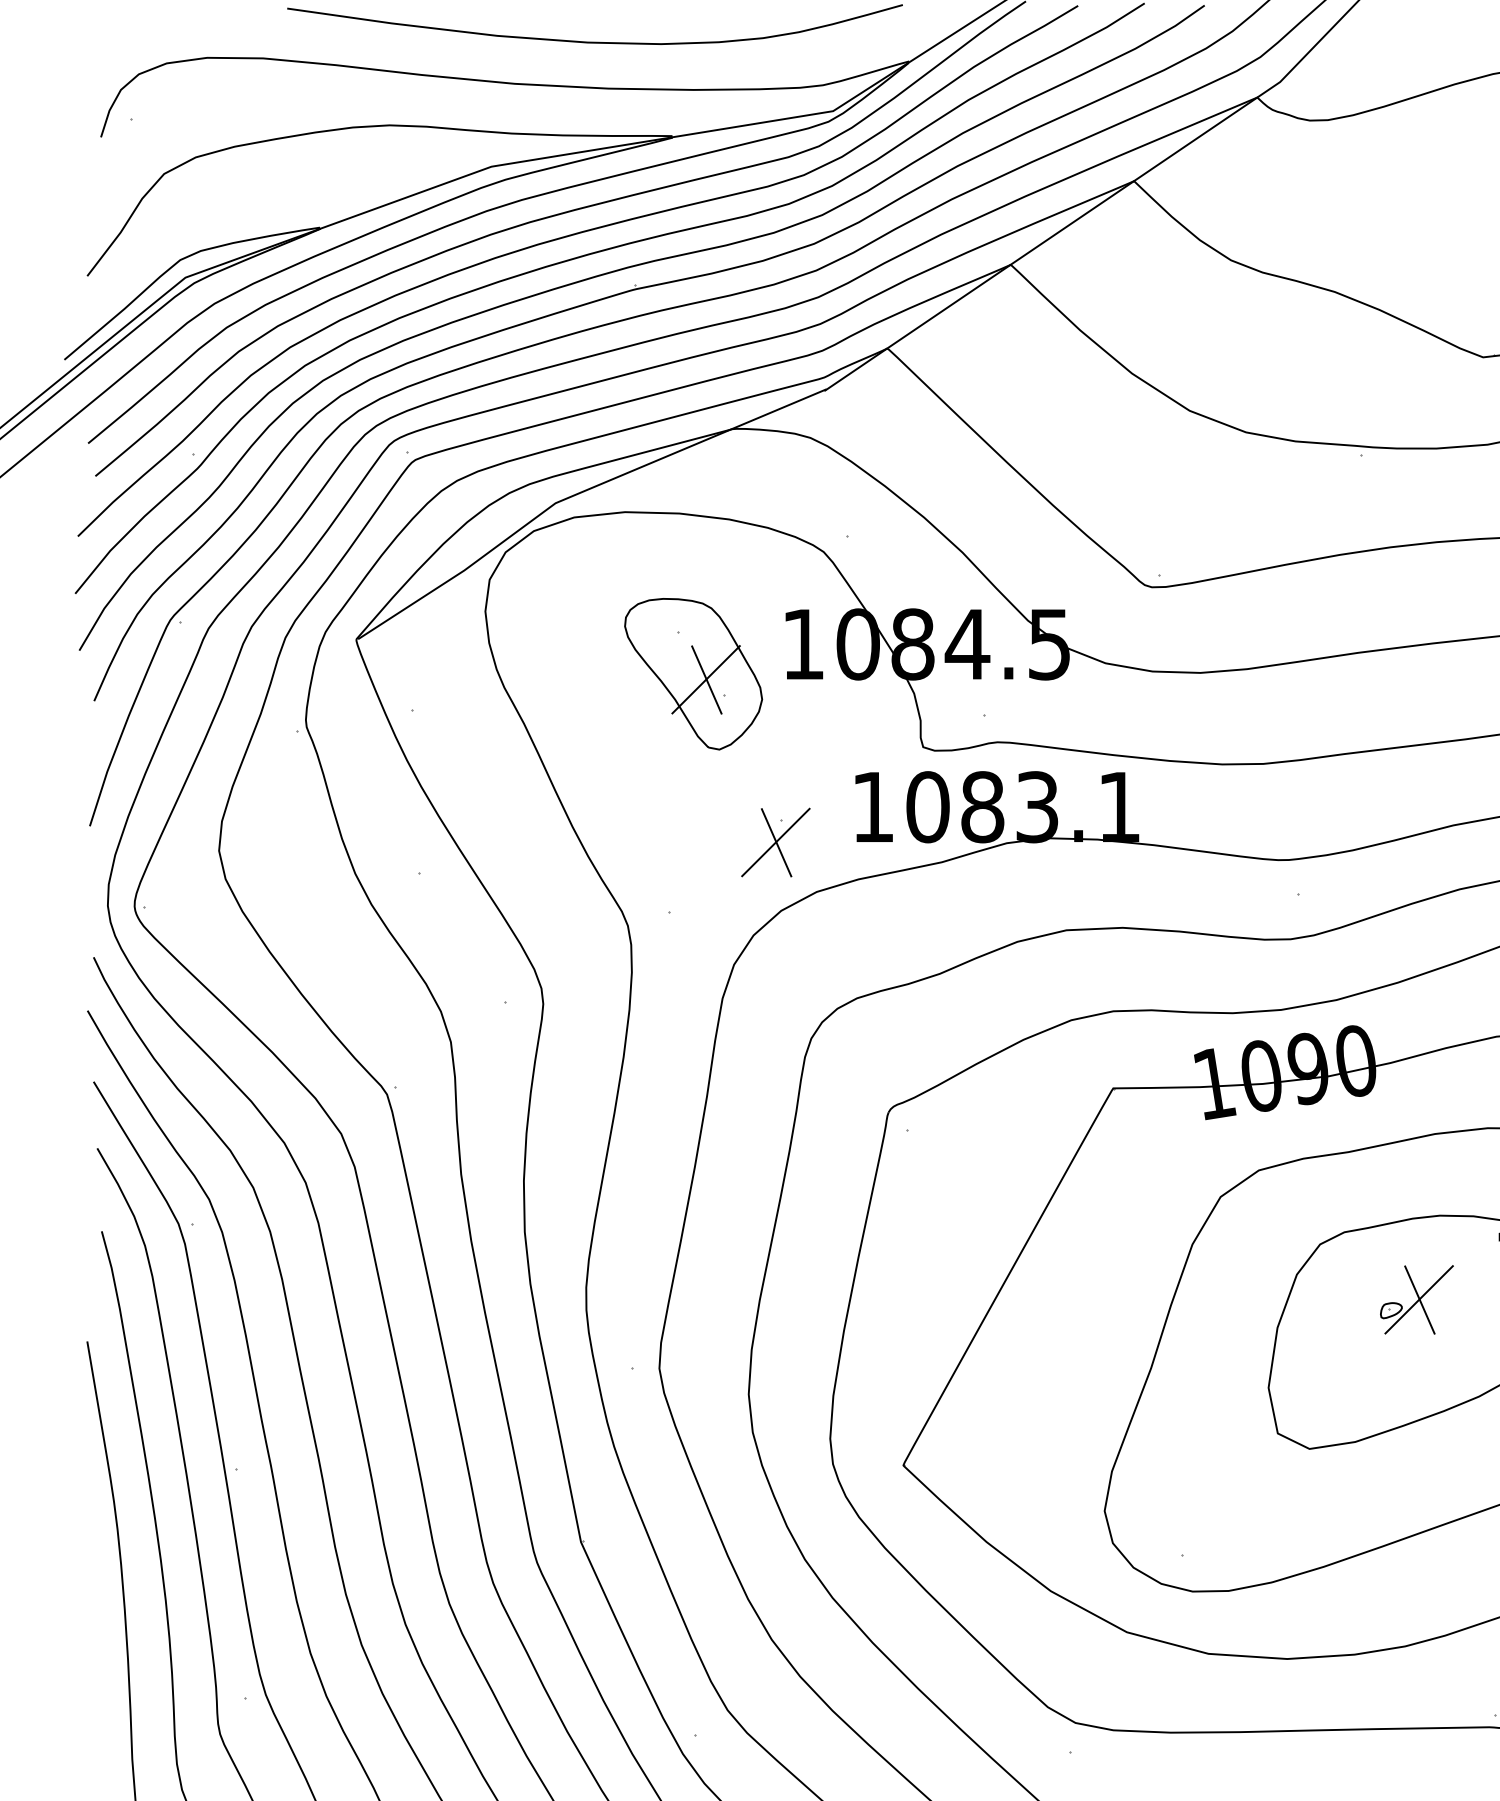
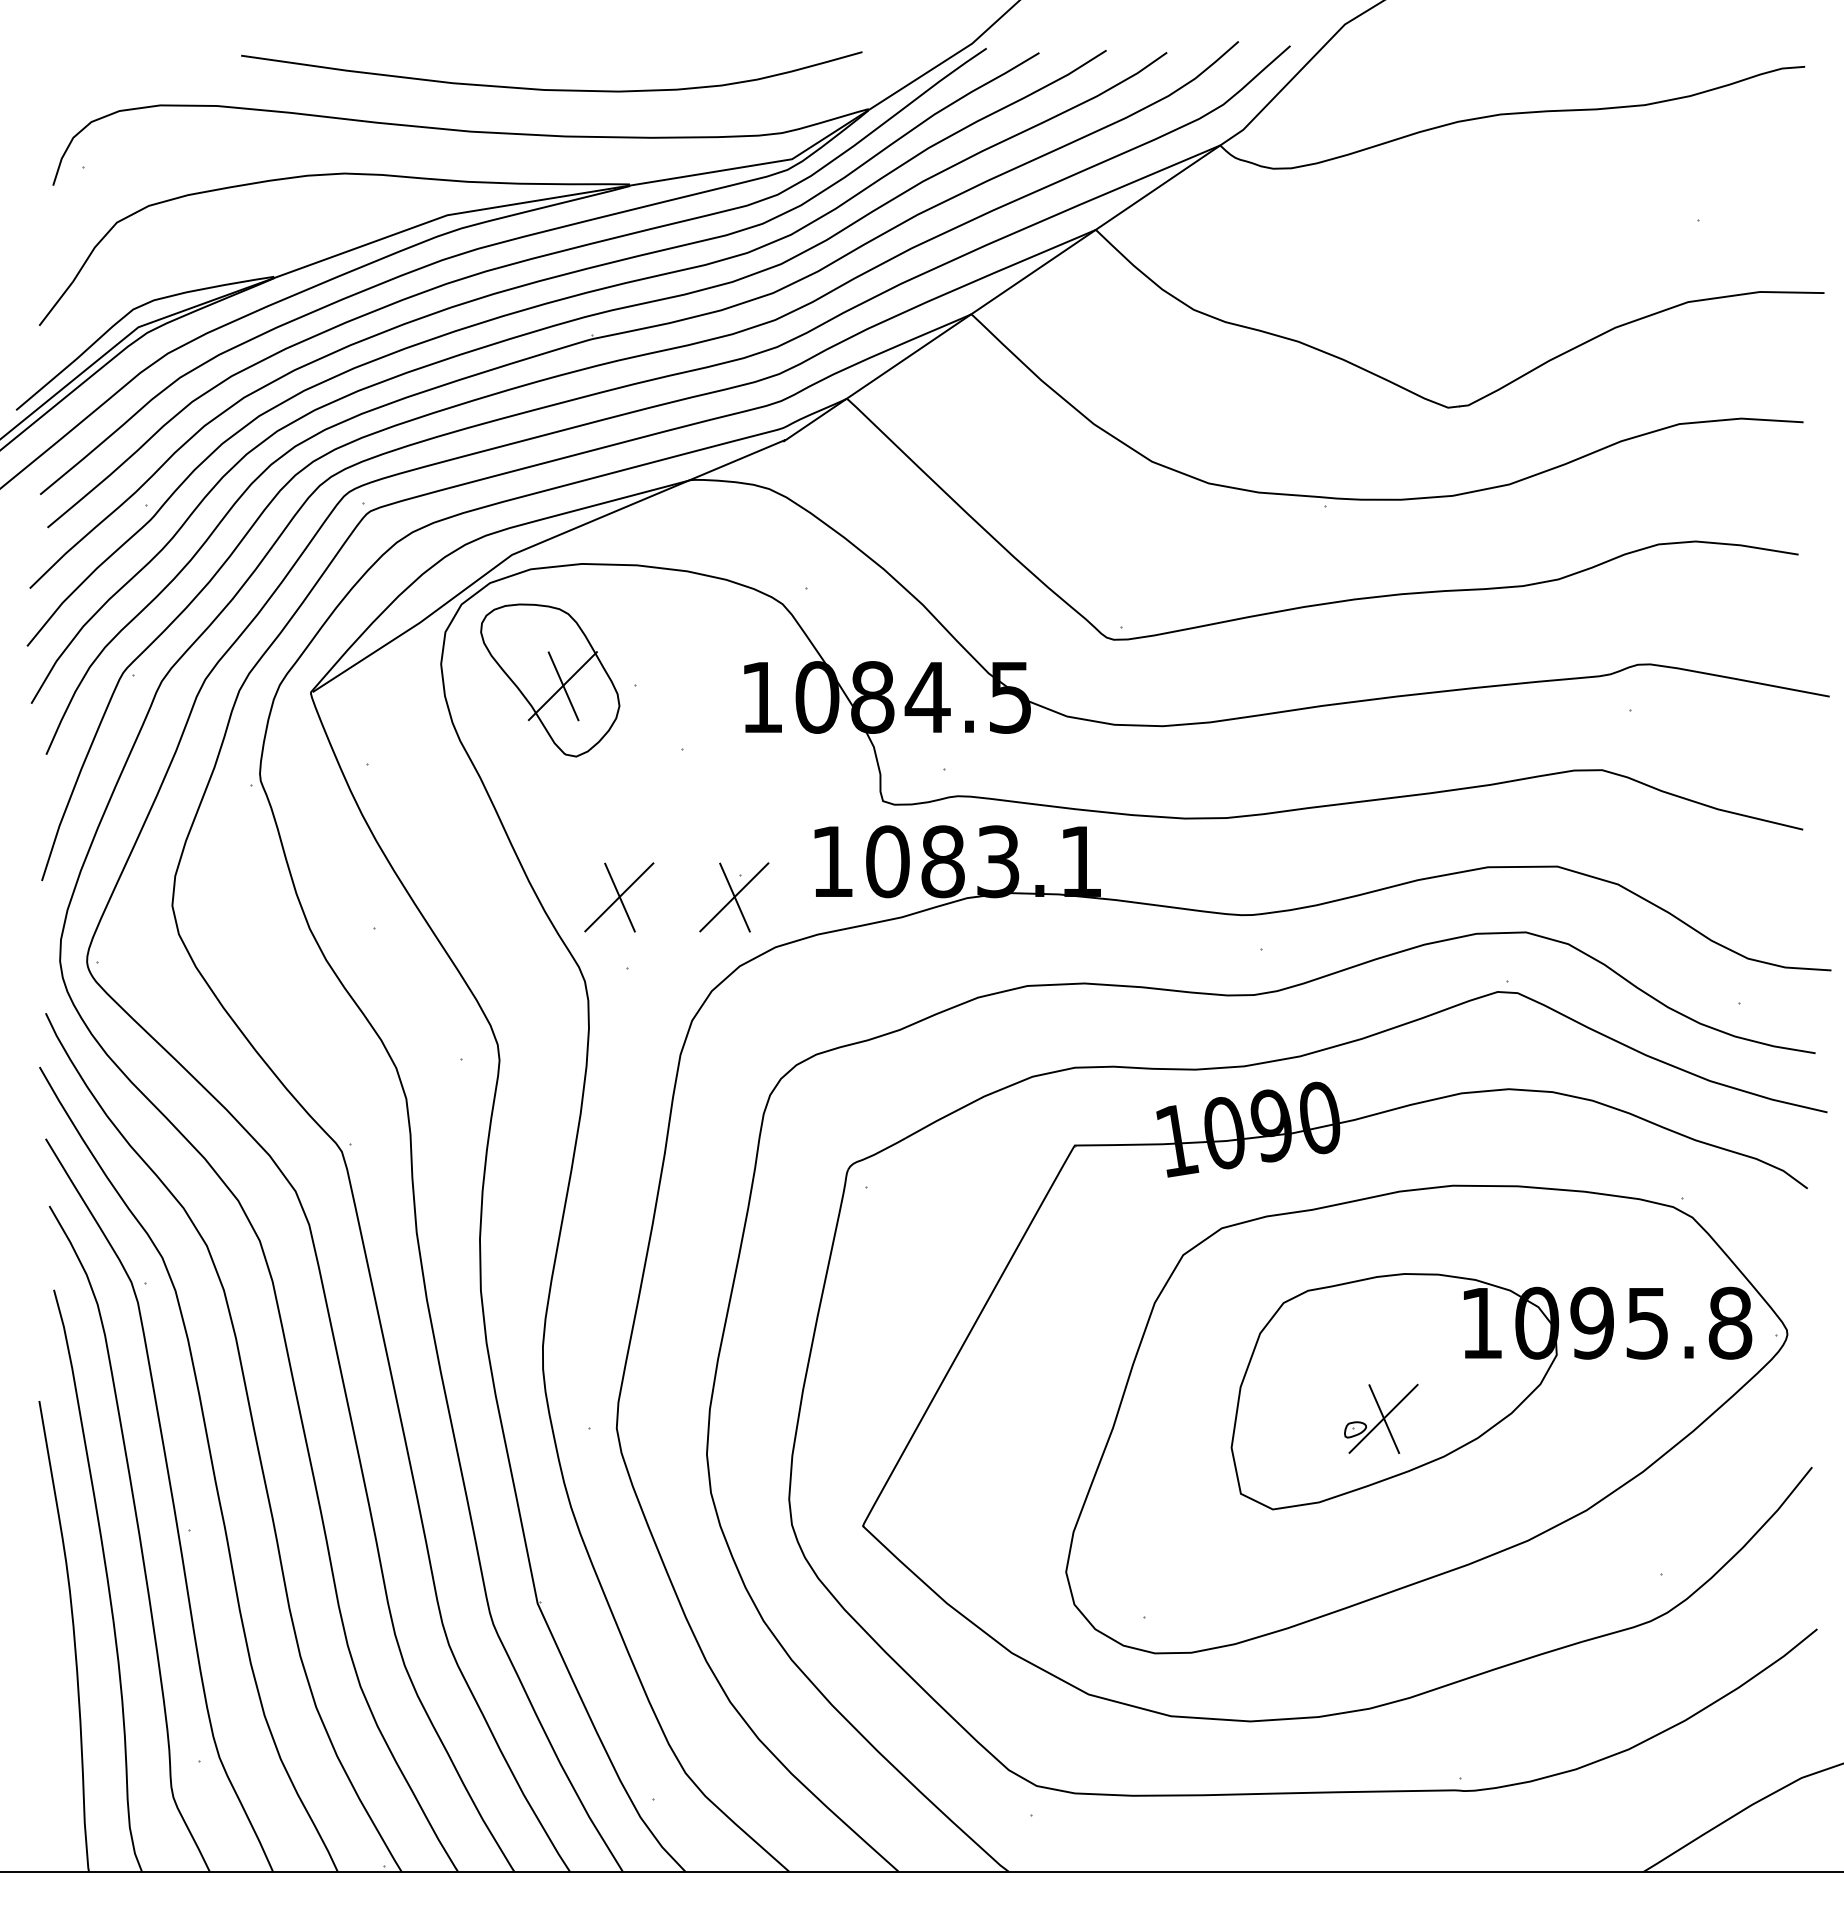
part: (693, 674) -> (550, 680), moved
part: (662, 842) -> (619, 897), added
part: (1417, 1299) -> (1381, 1418), moved

